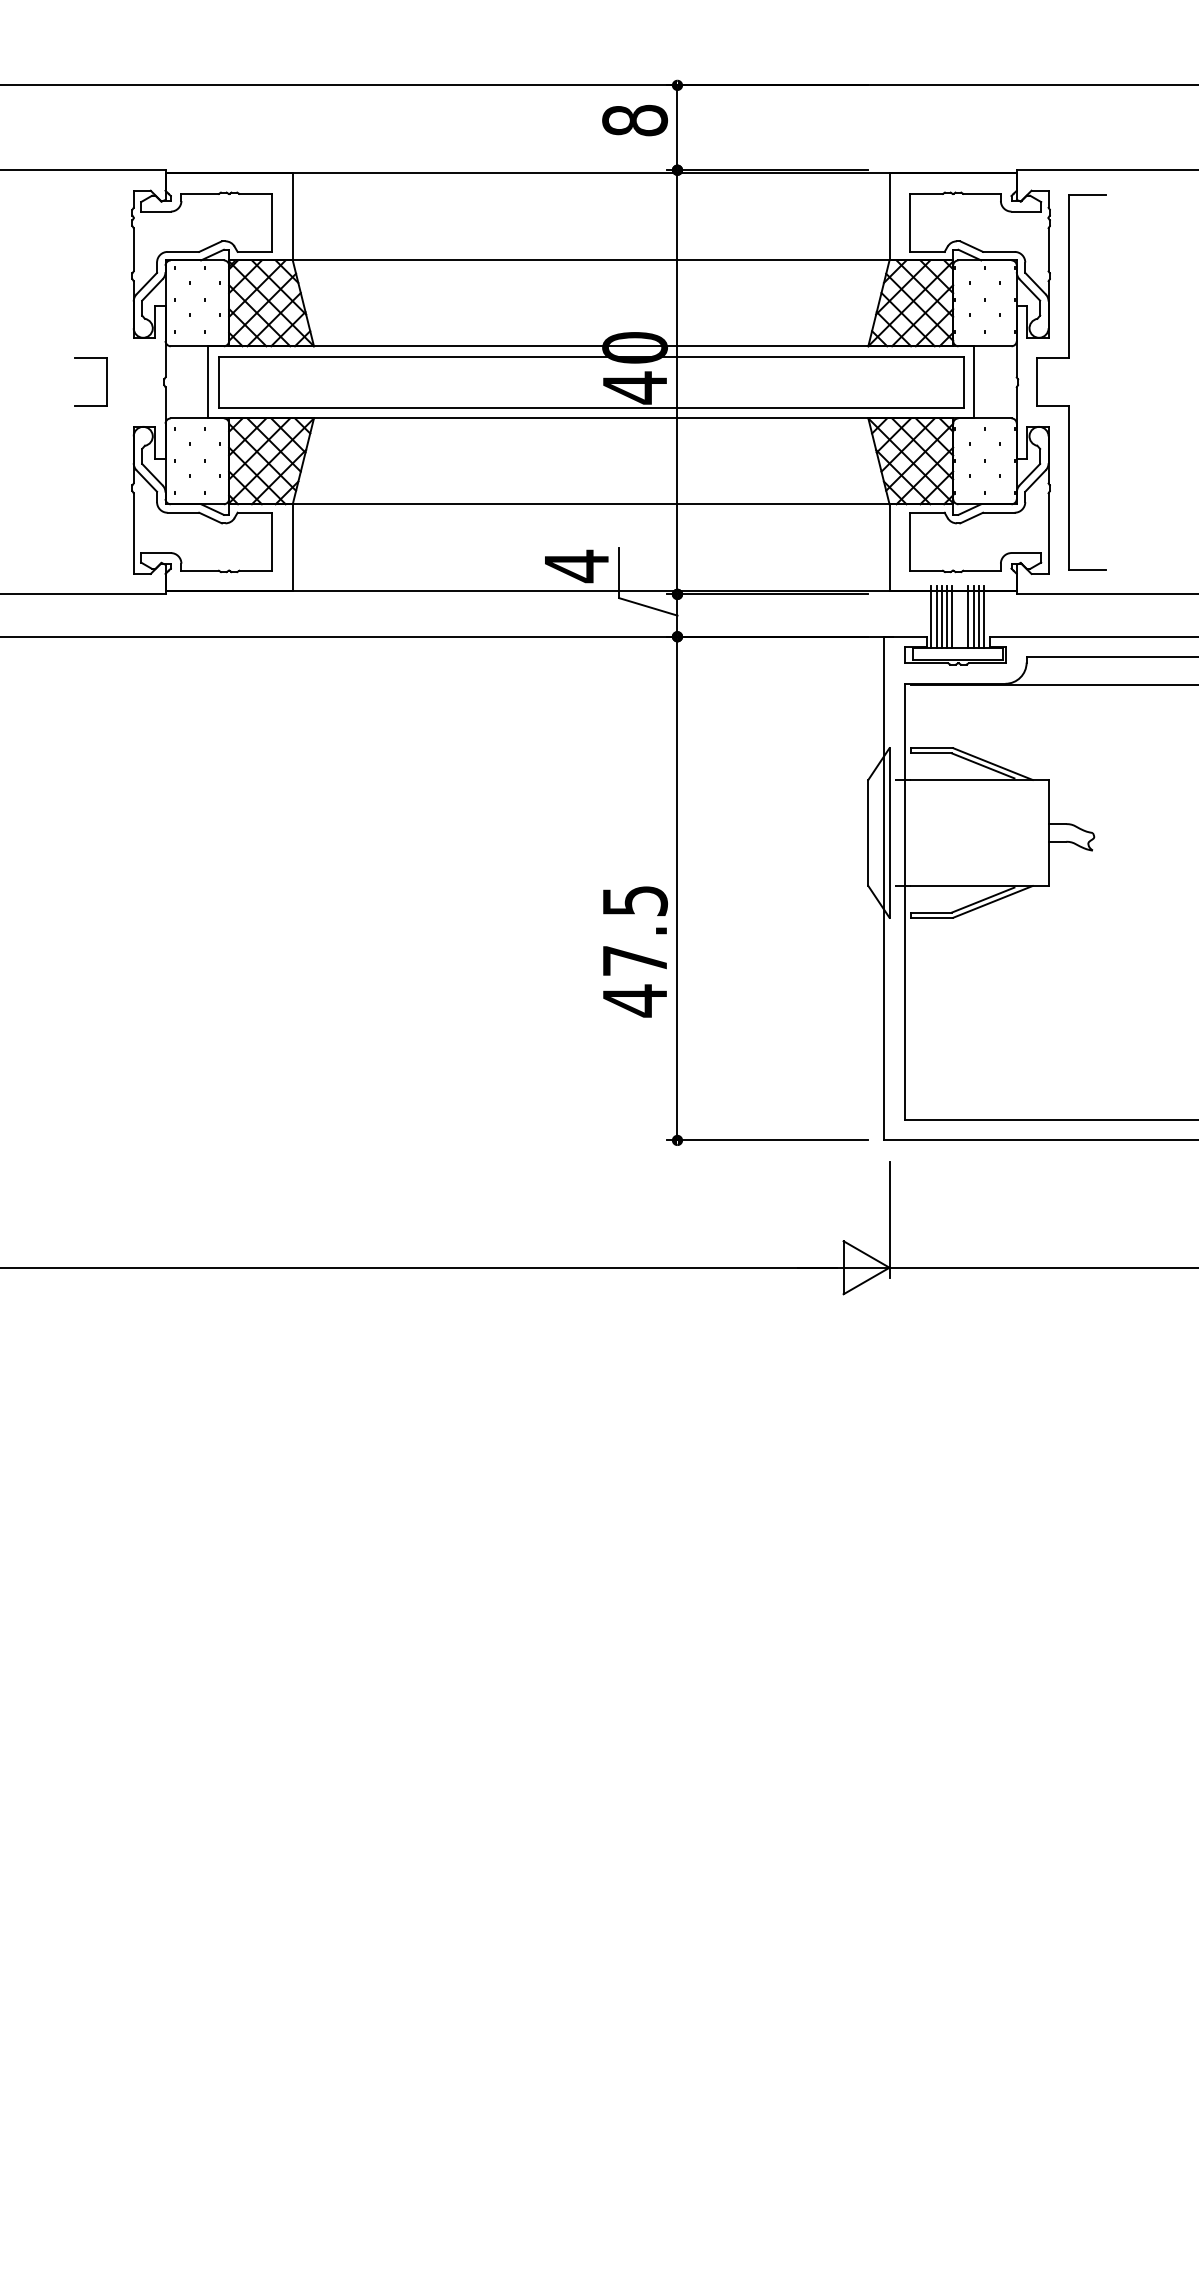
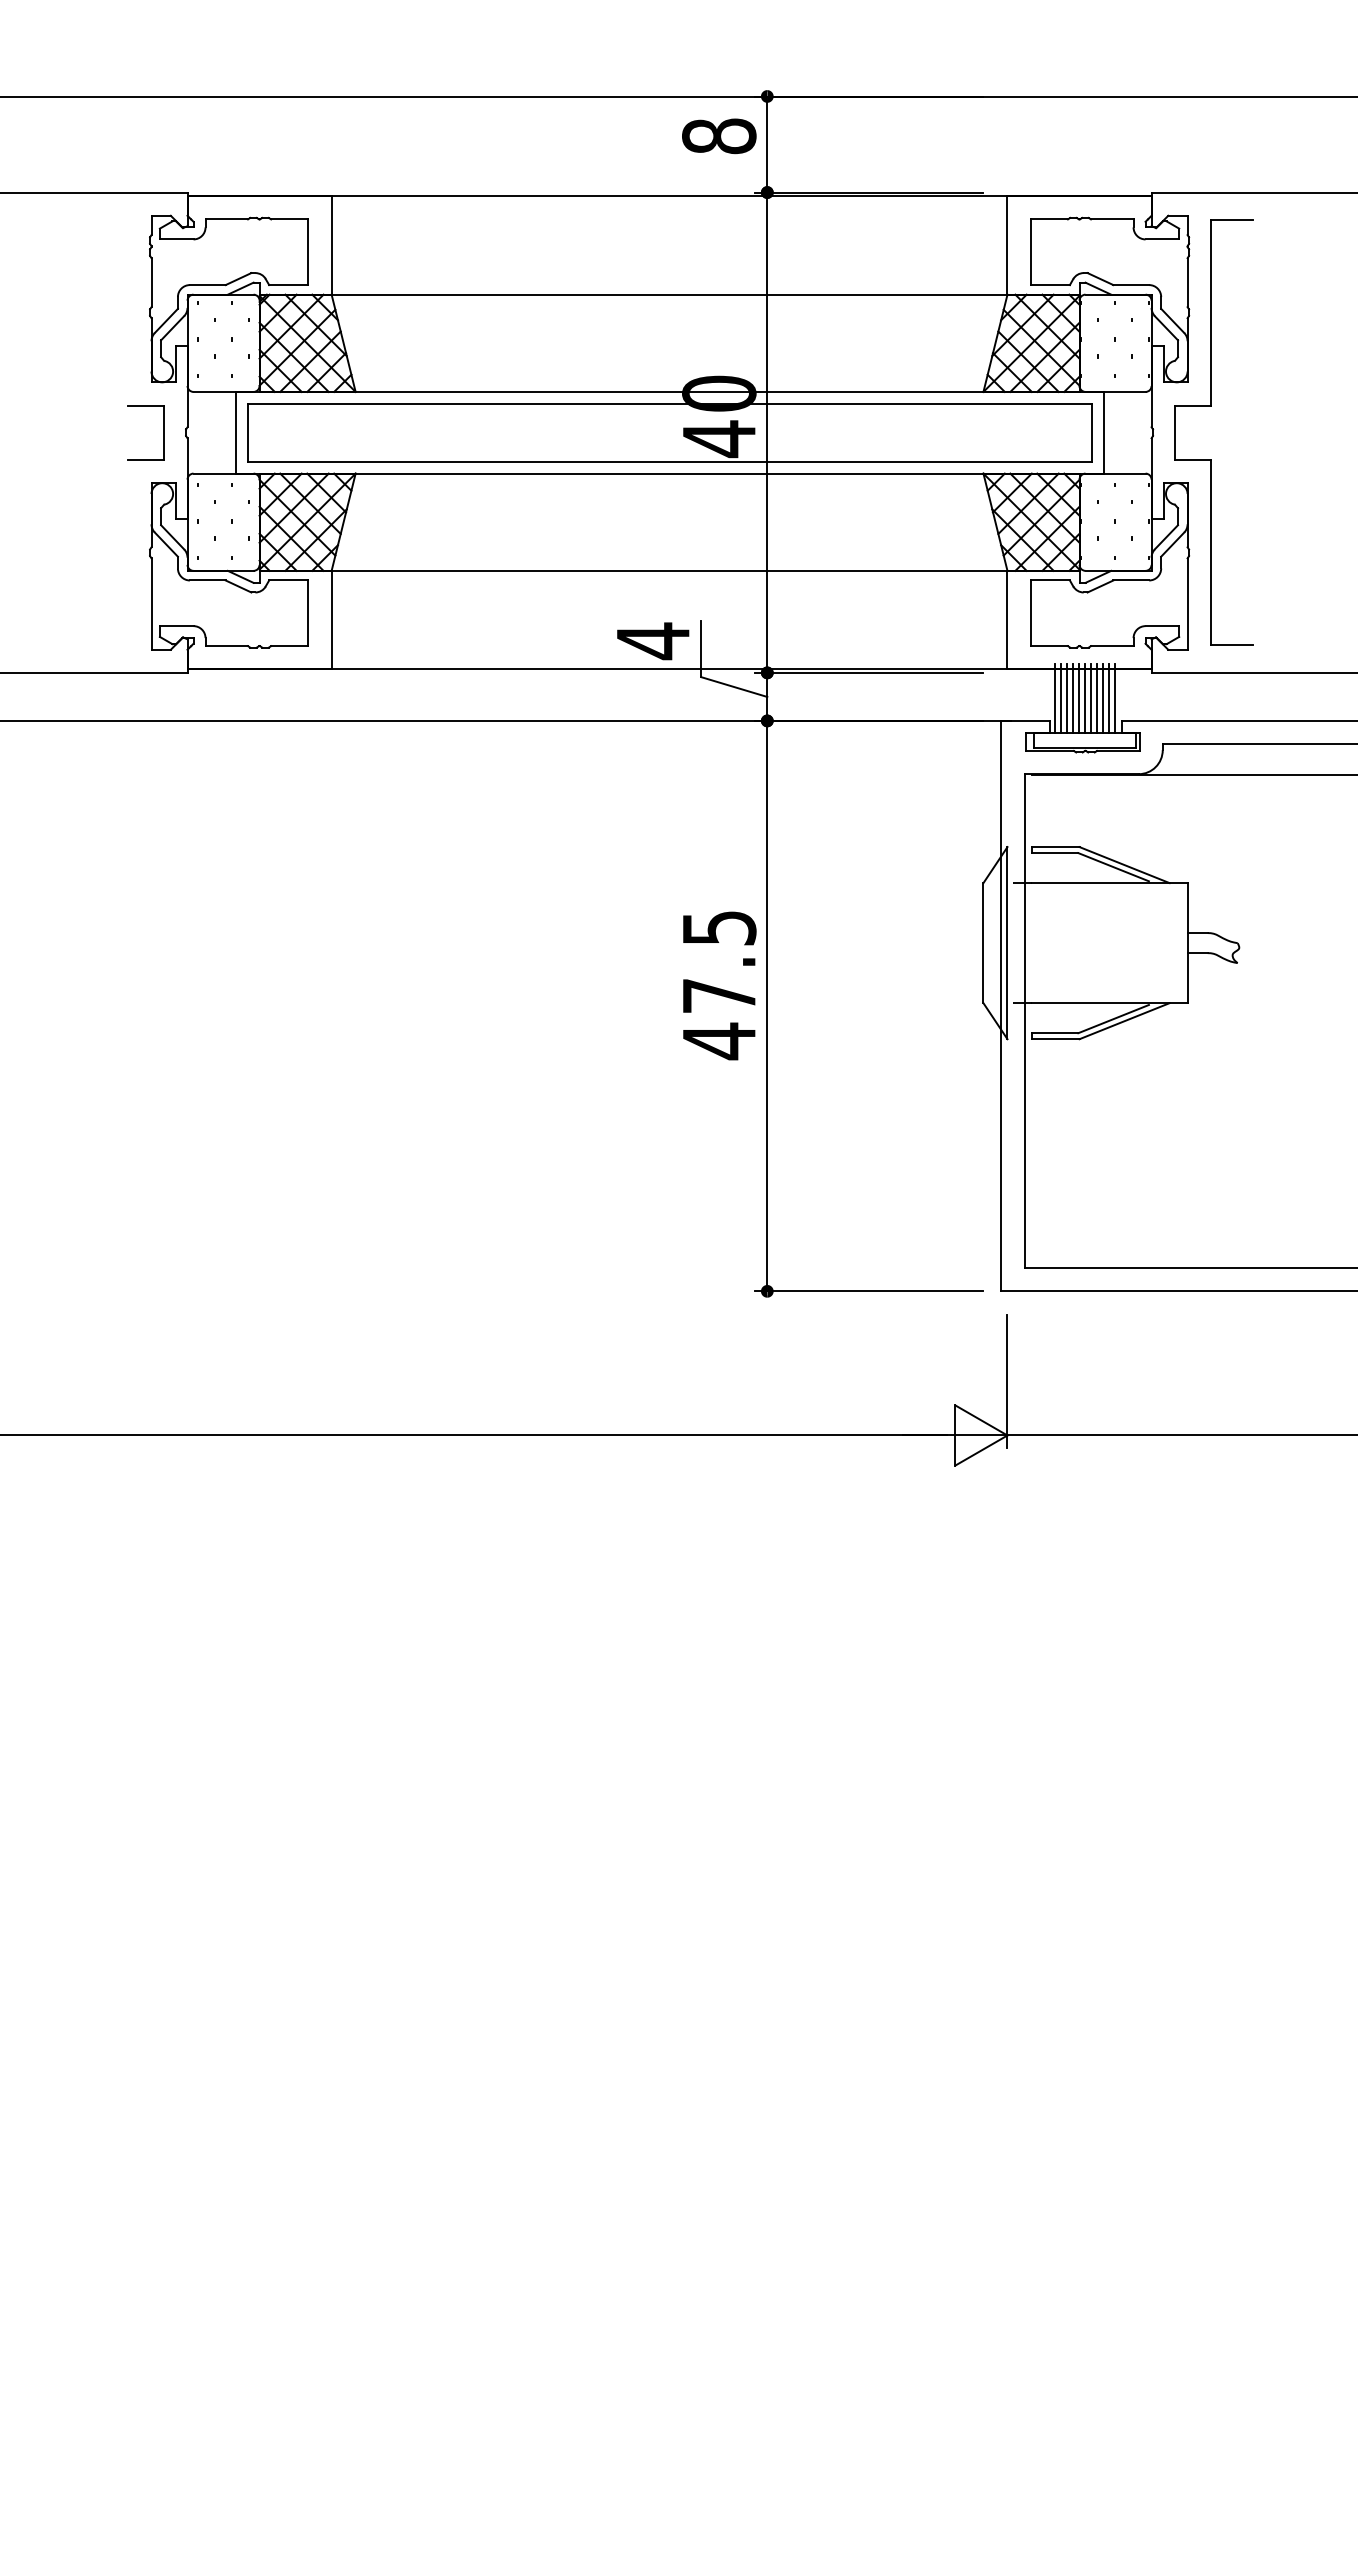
part: (106, 382) -> (163, 432), moved
line: (957, 616) -> (1084, 698), added
line: (962, 616) -> (1090, 698), added
text: (635, 951) -> (719, 985), moved

